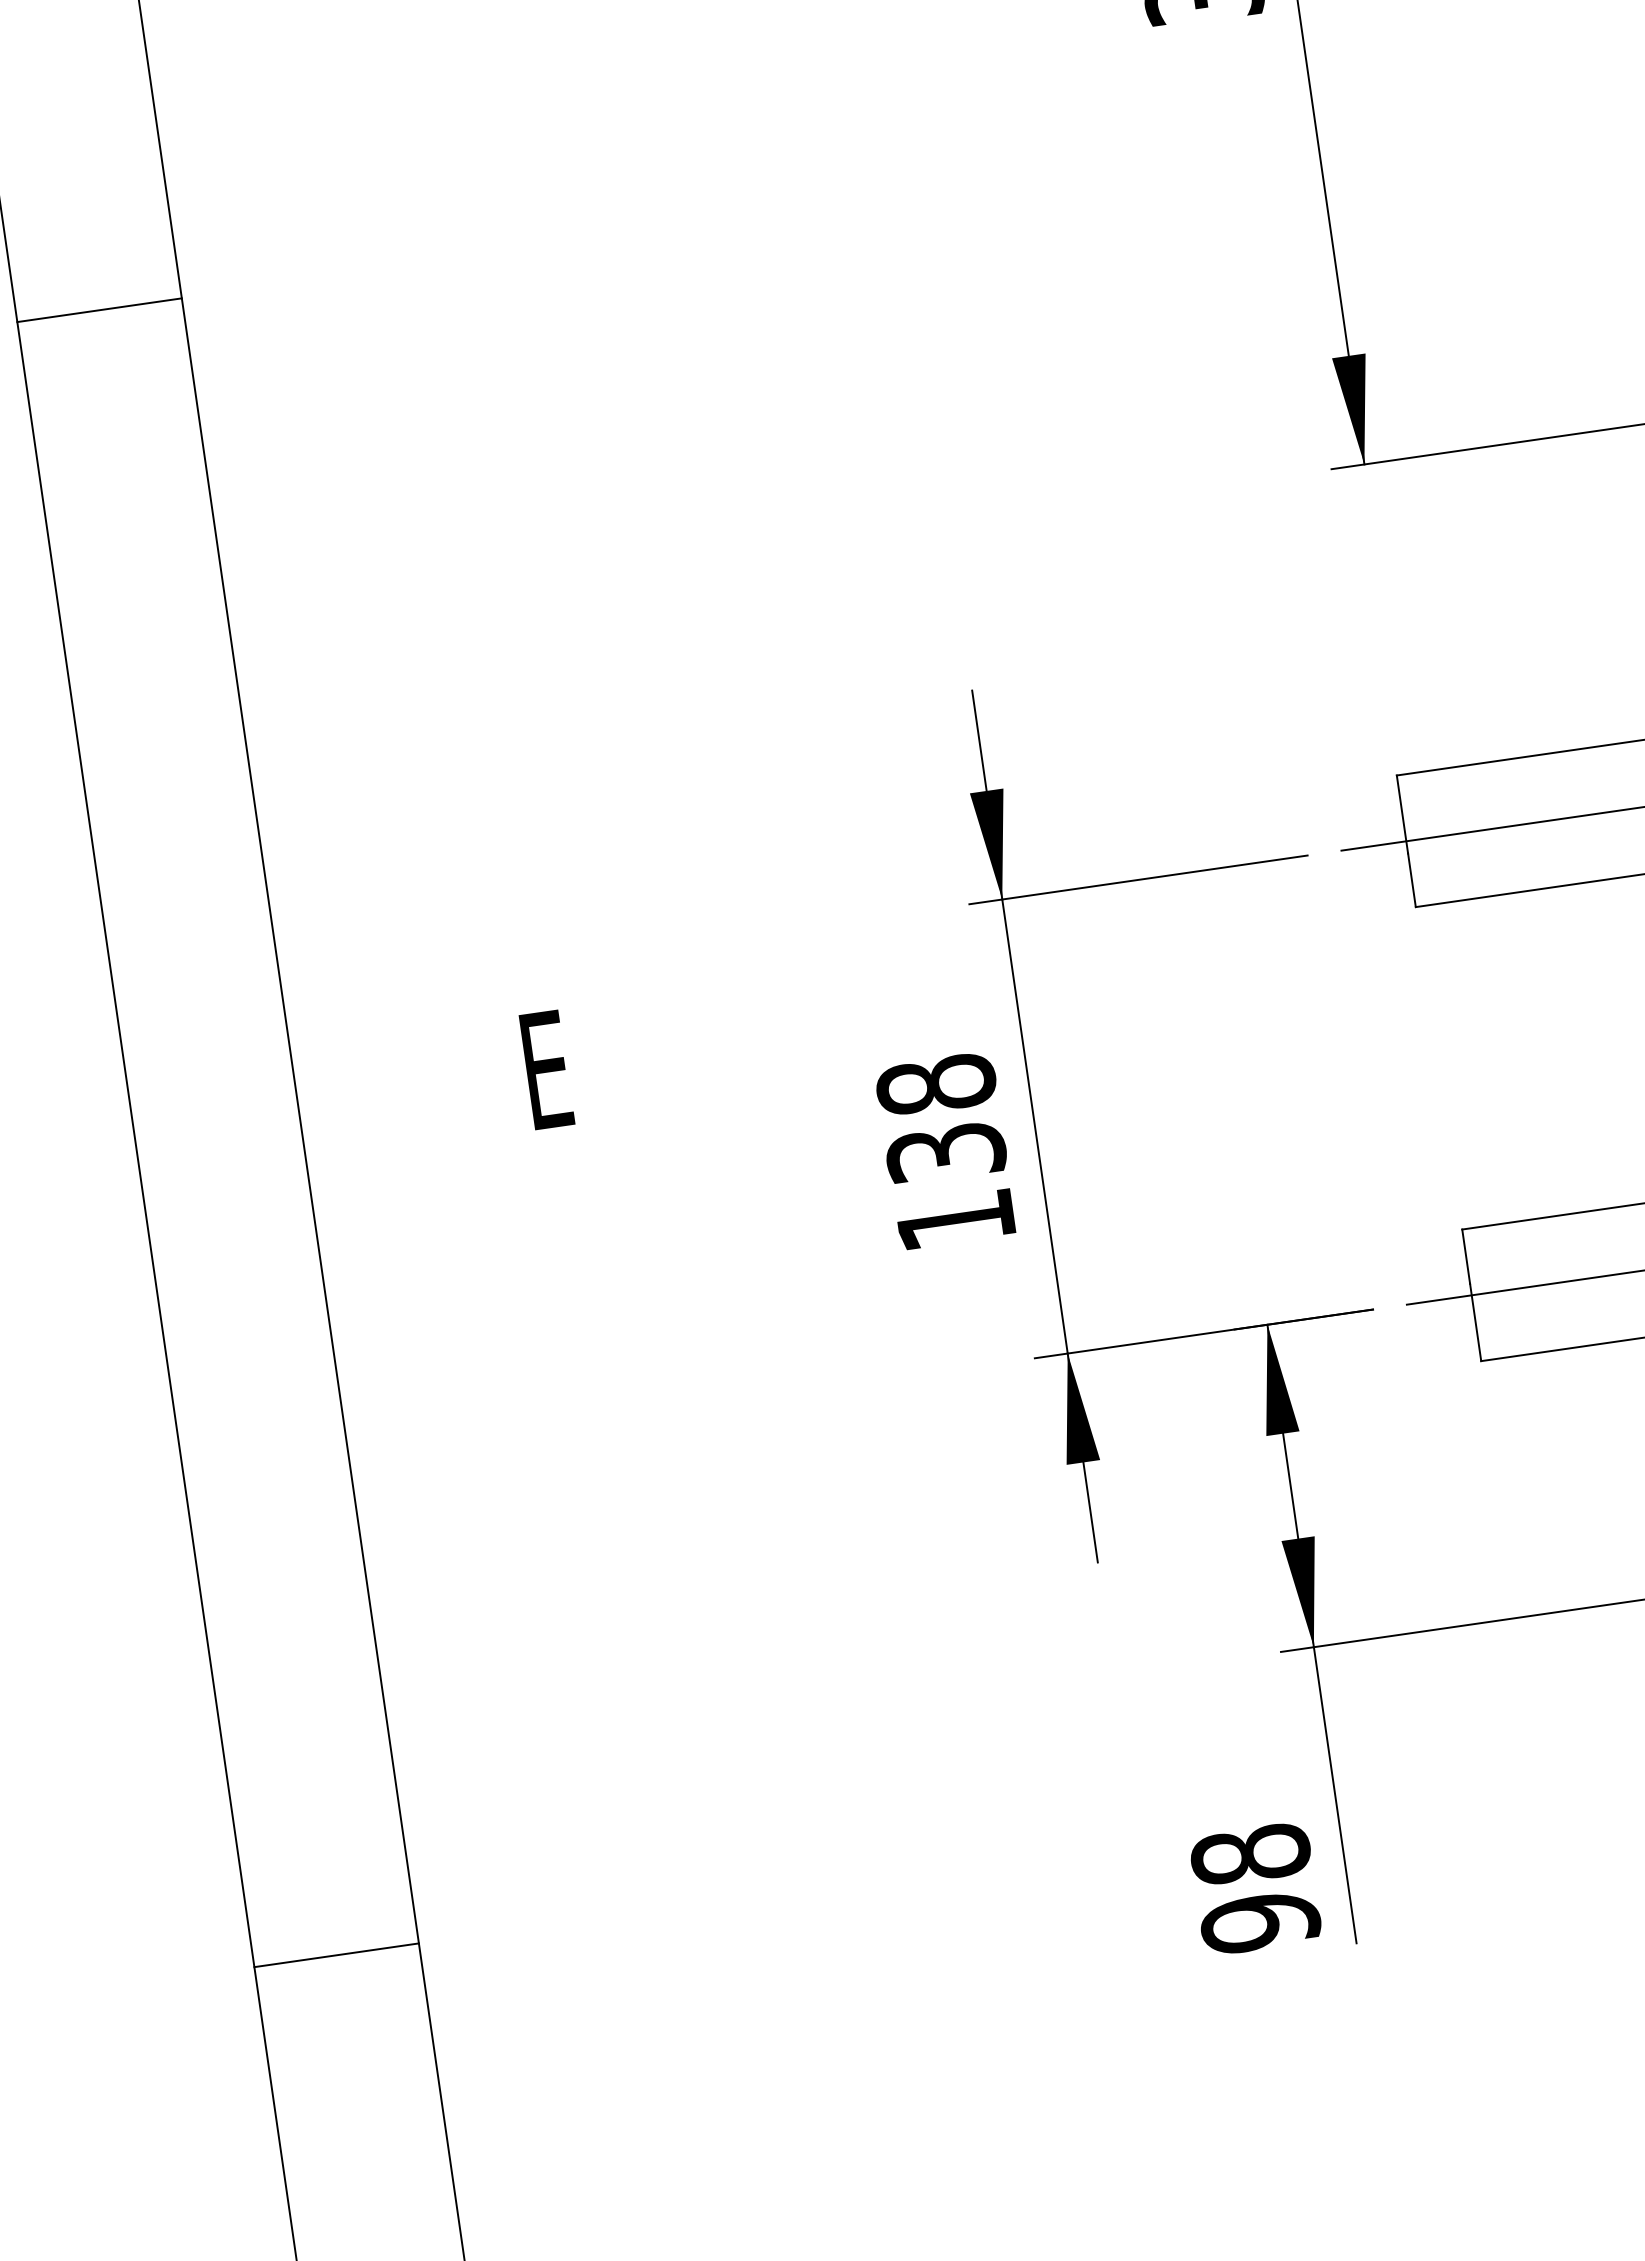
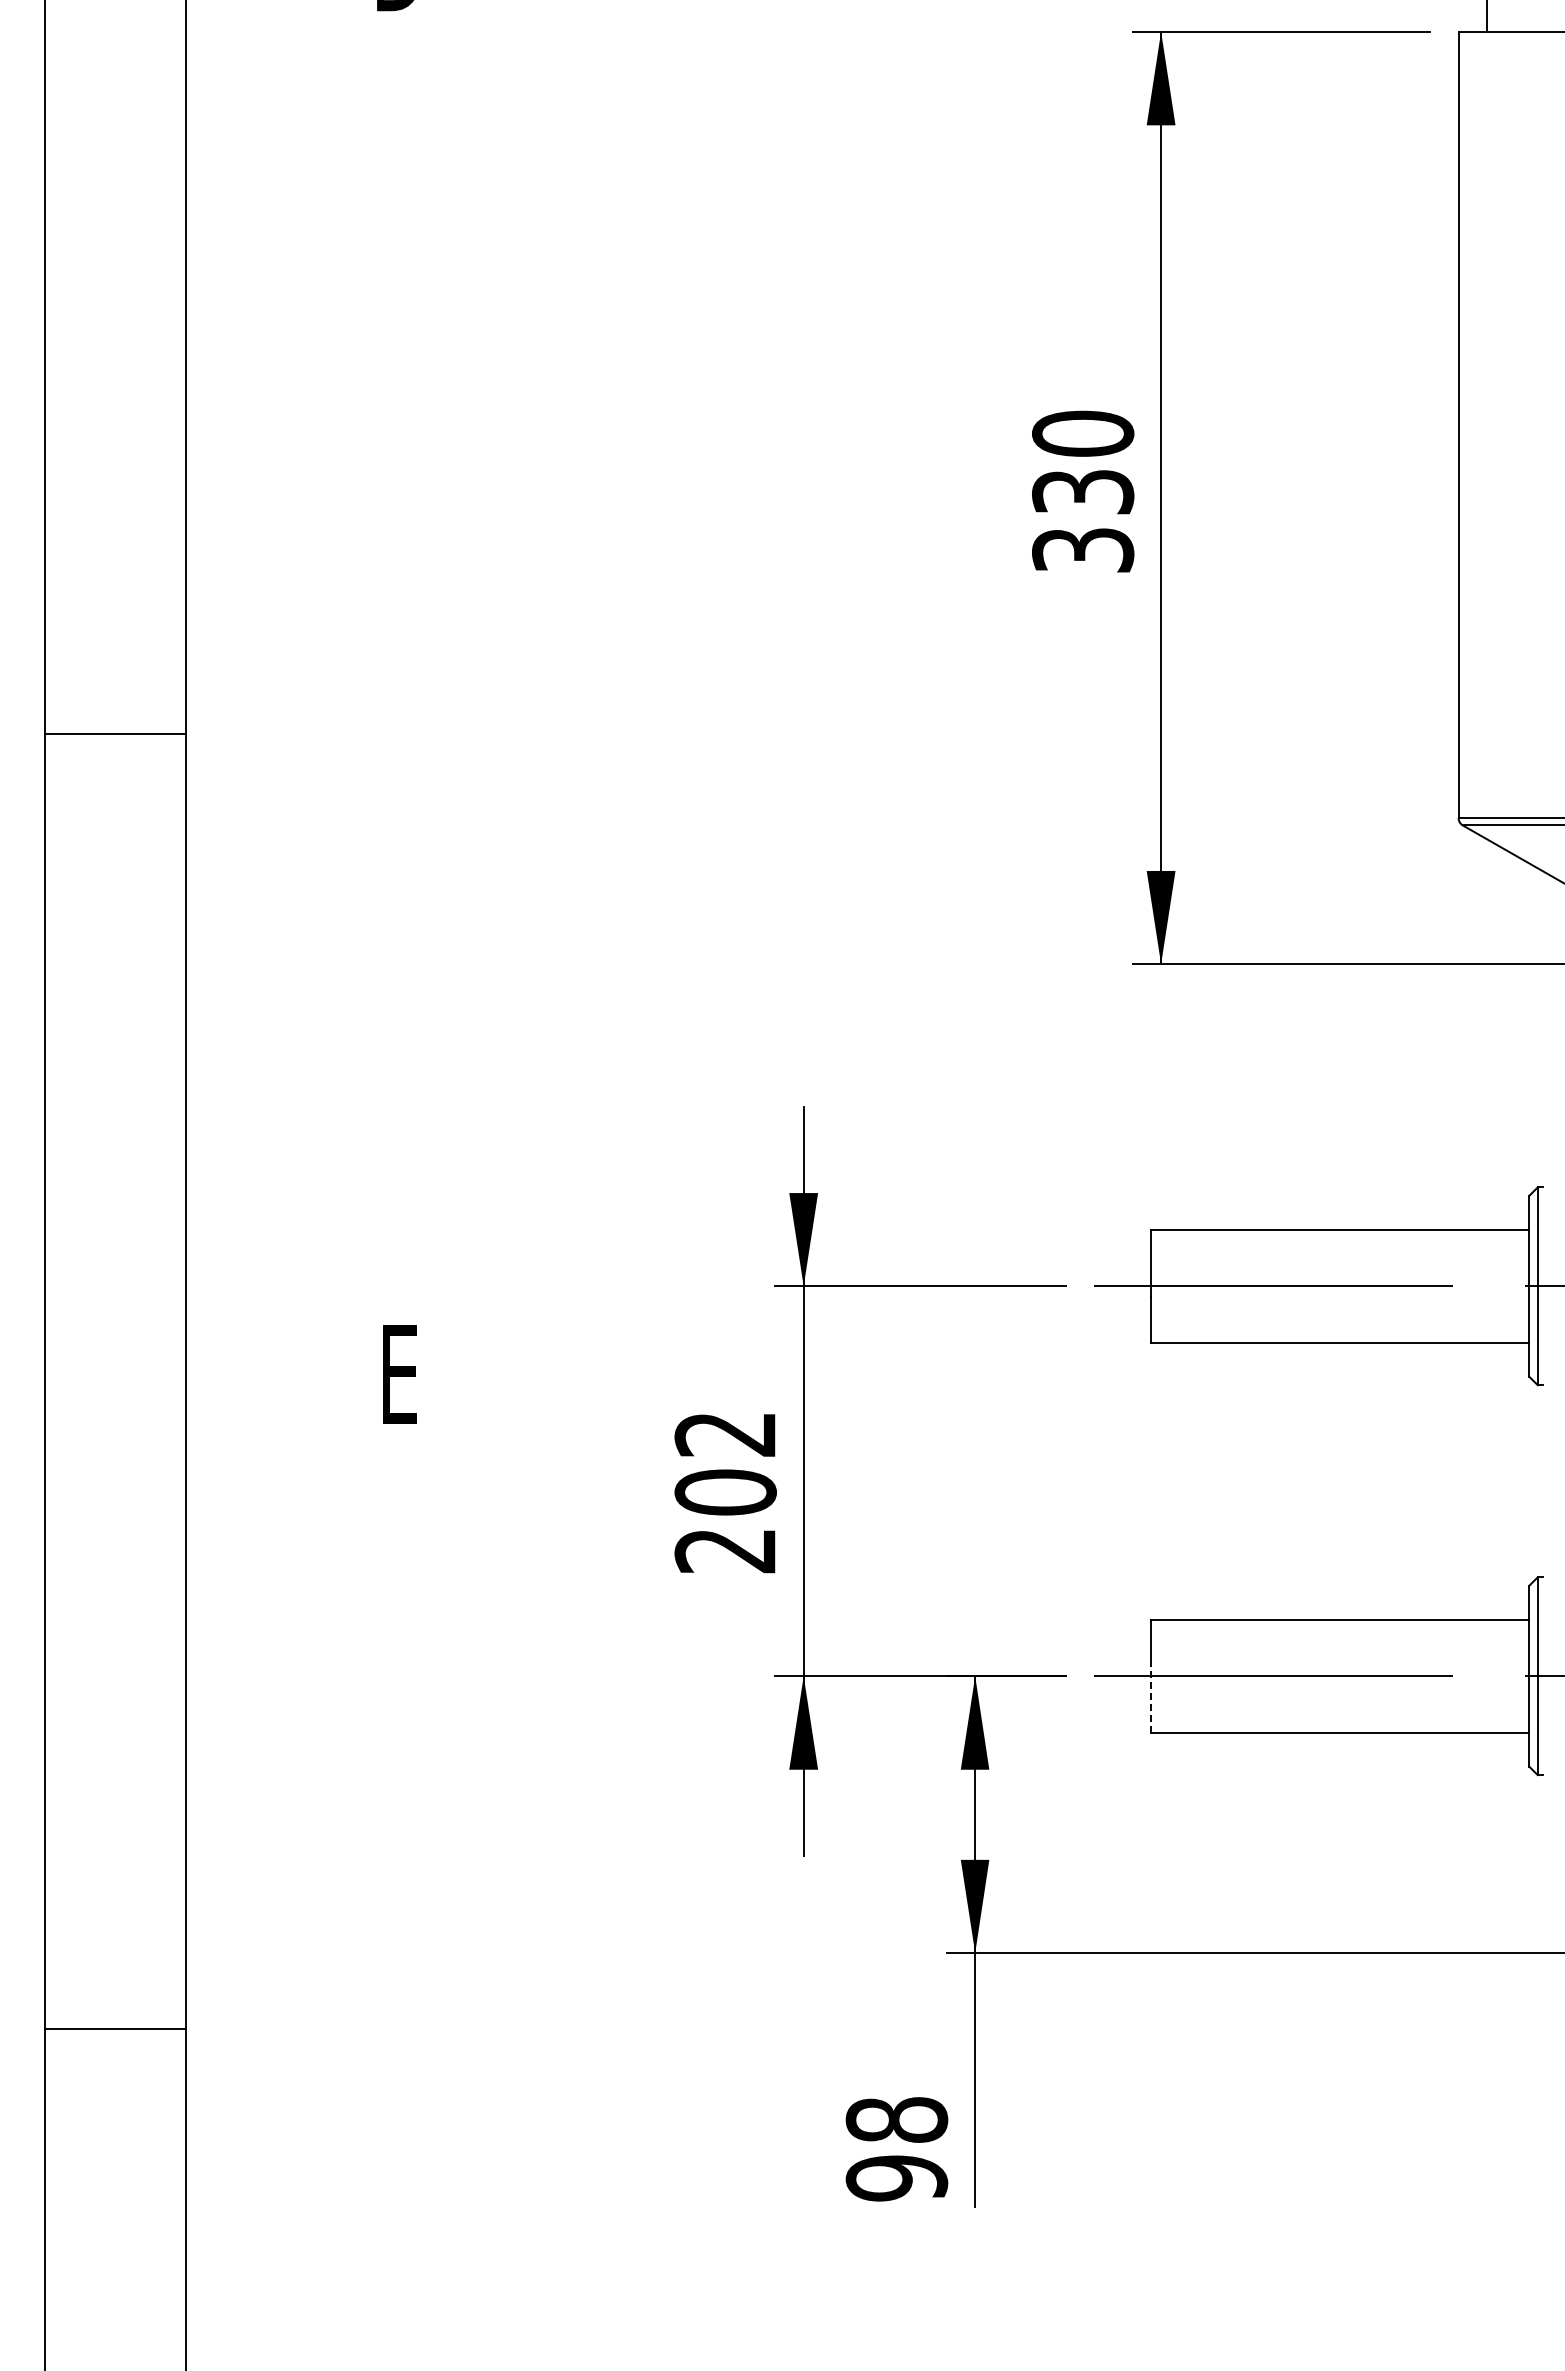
line: (99, 310) -> (115, 734), moved
text: (945, 1152) -> (725, 1492), 138 -> 202
line: (1475, 1322) -> (1150, 1699), solid -> dashed
line: (336, 1954) -> (115, 2028), moved

